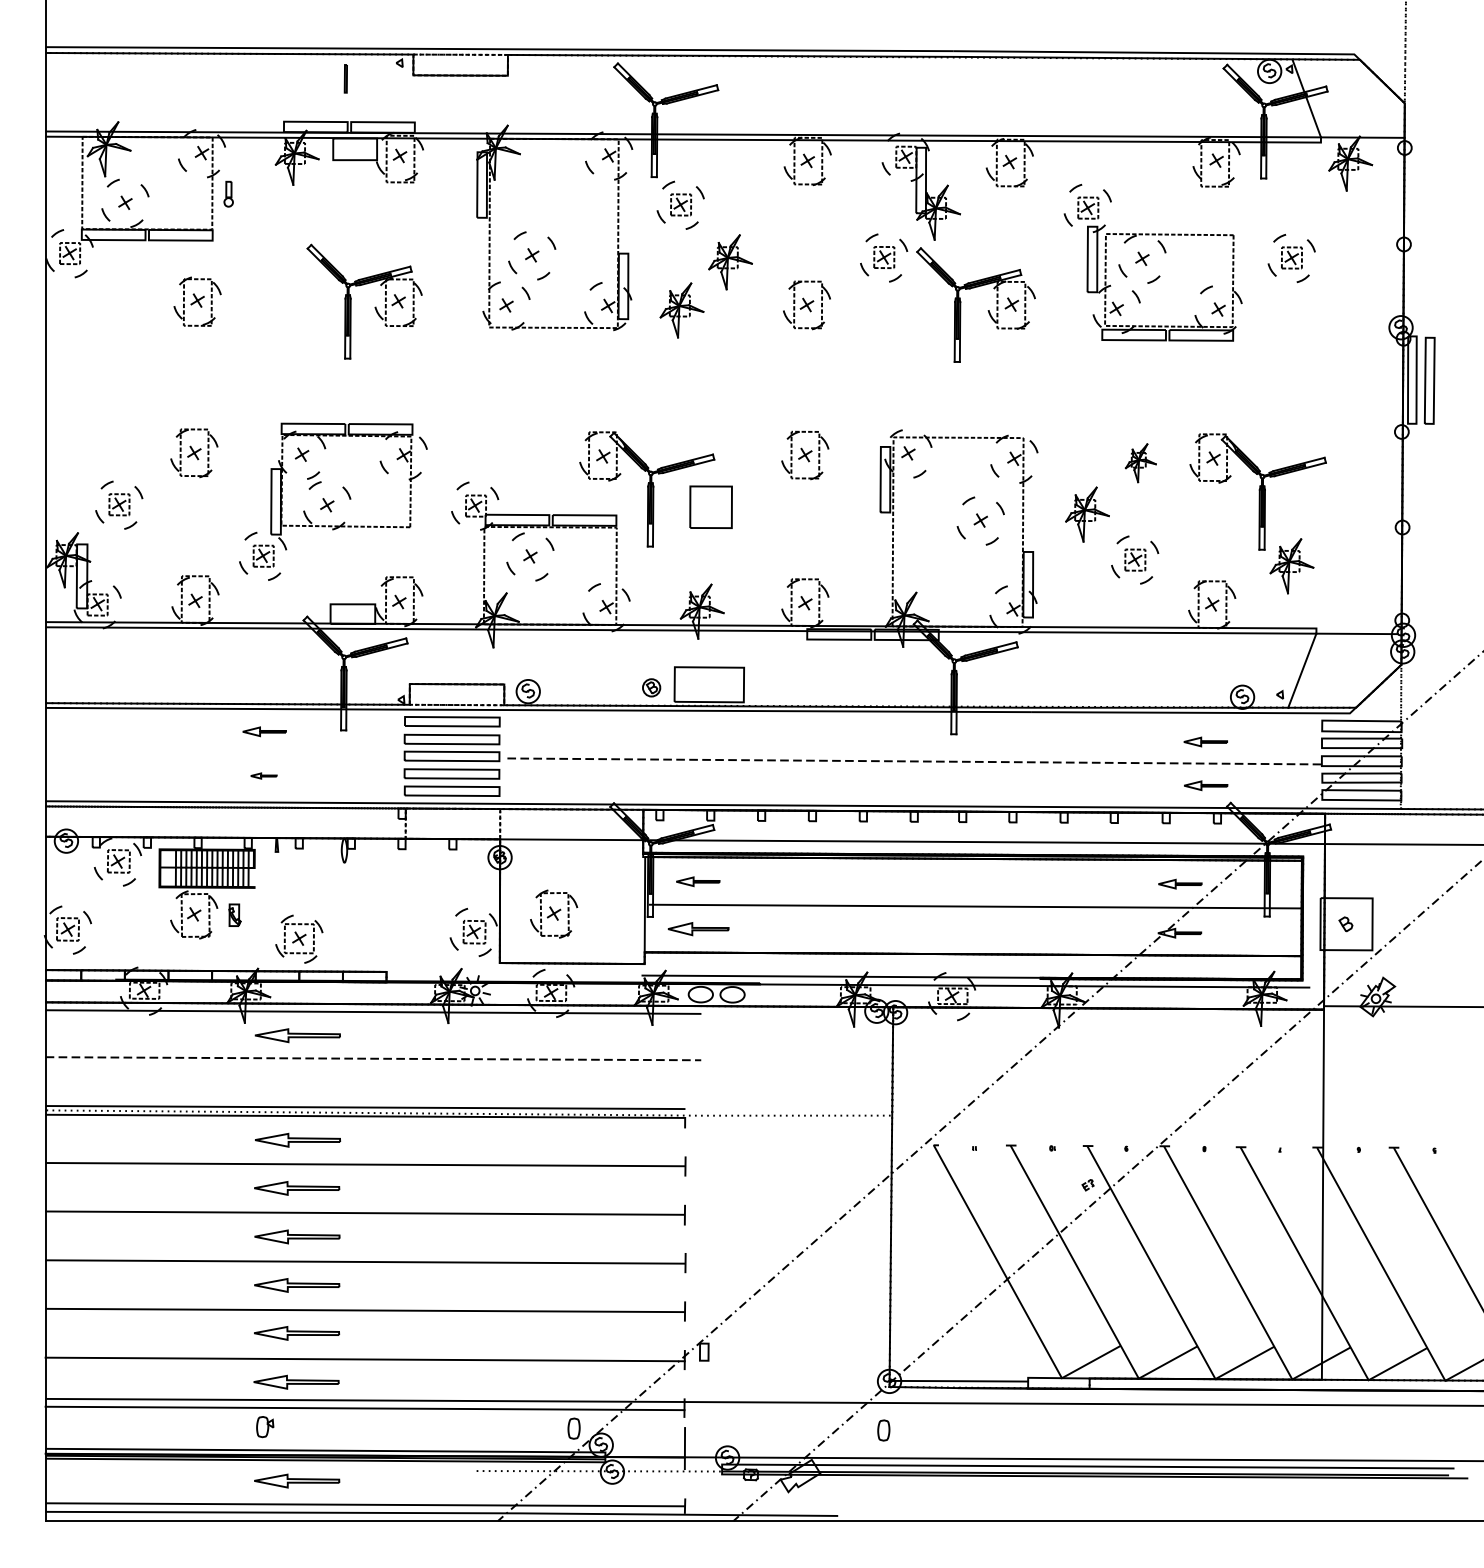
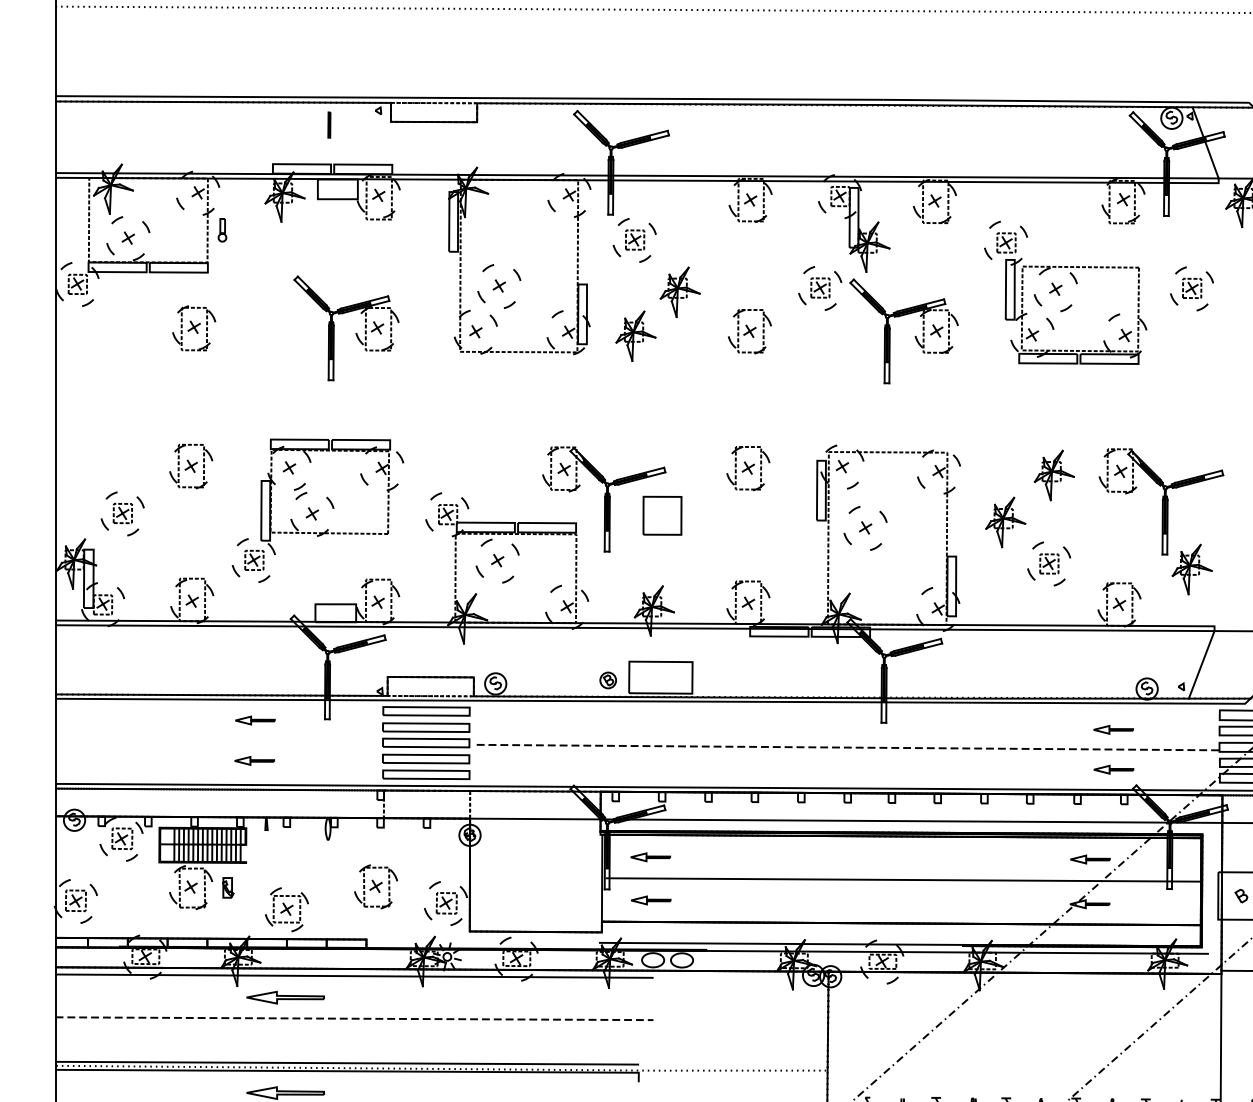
part: (1140, 463) -> (1054, 475), size x1.43
part: (980, 520) -> (865, 527), moved
part: (263, 775) -> (254, 760), size x1.67
part: (554, 913) -> (376, 886), moved
part: (698, 928) -> (650, 899), size x0.71

